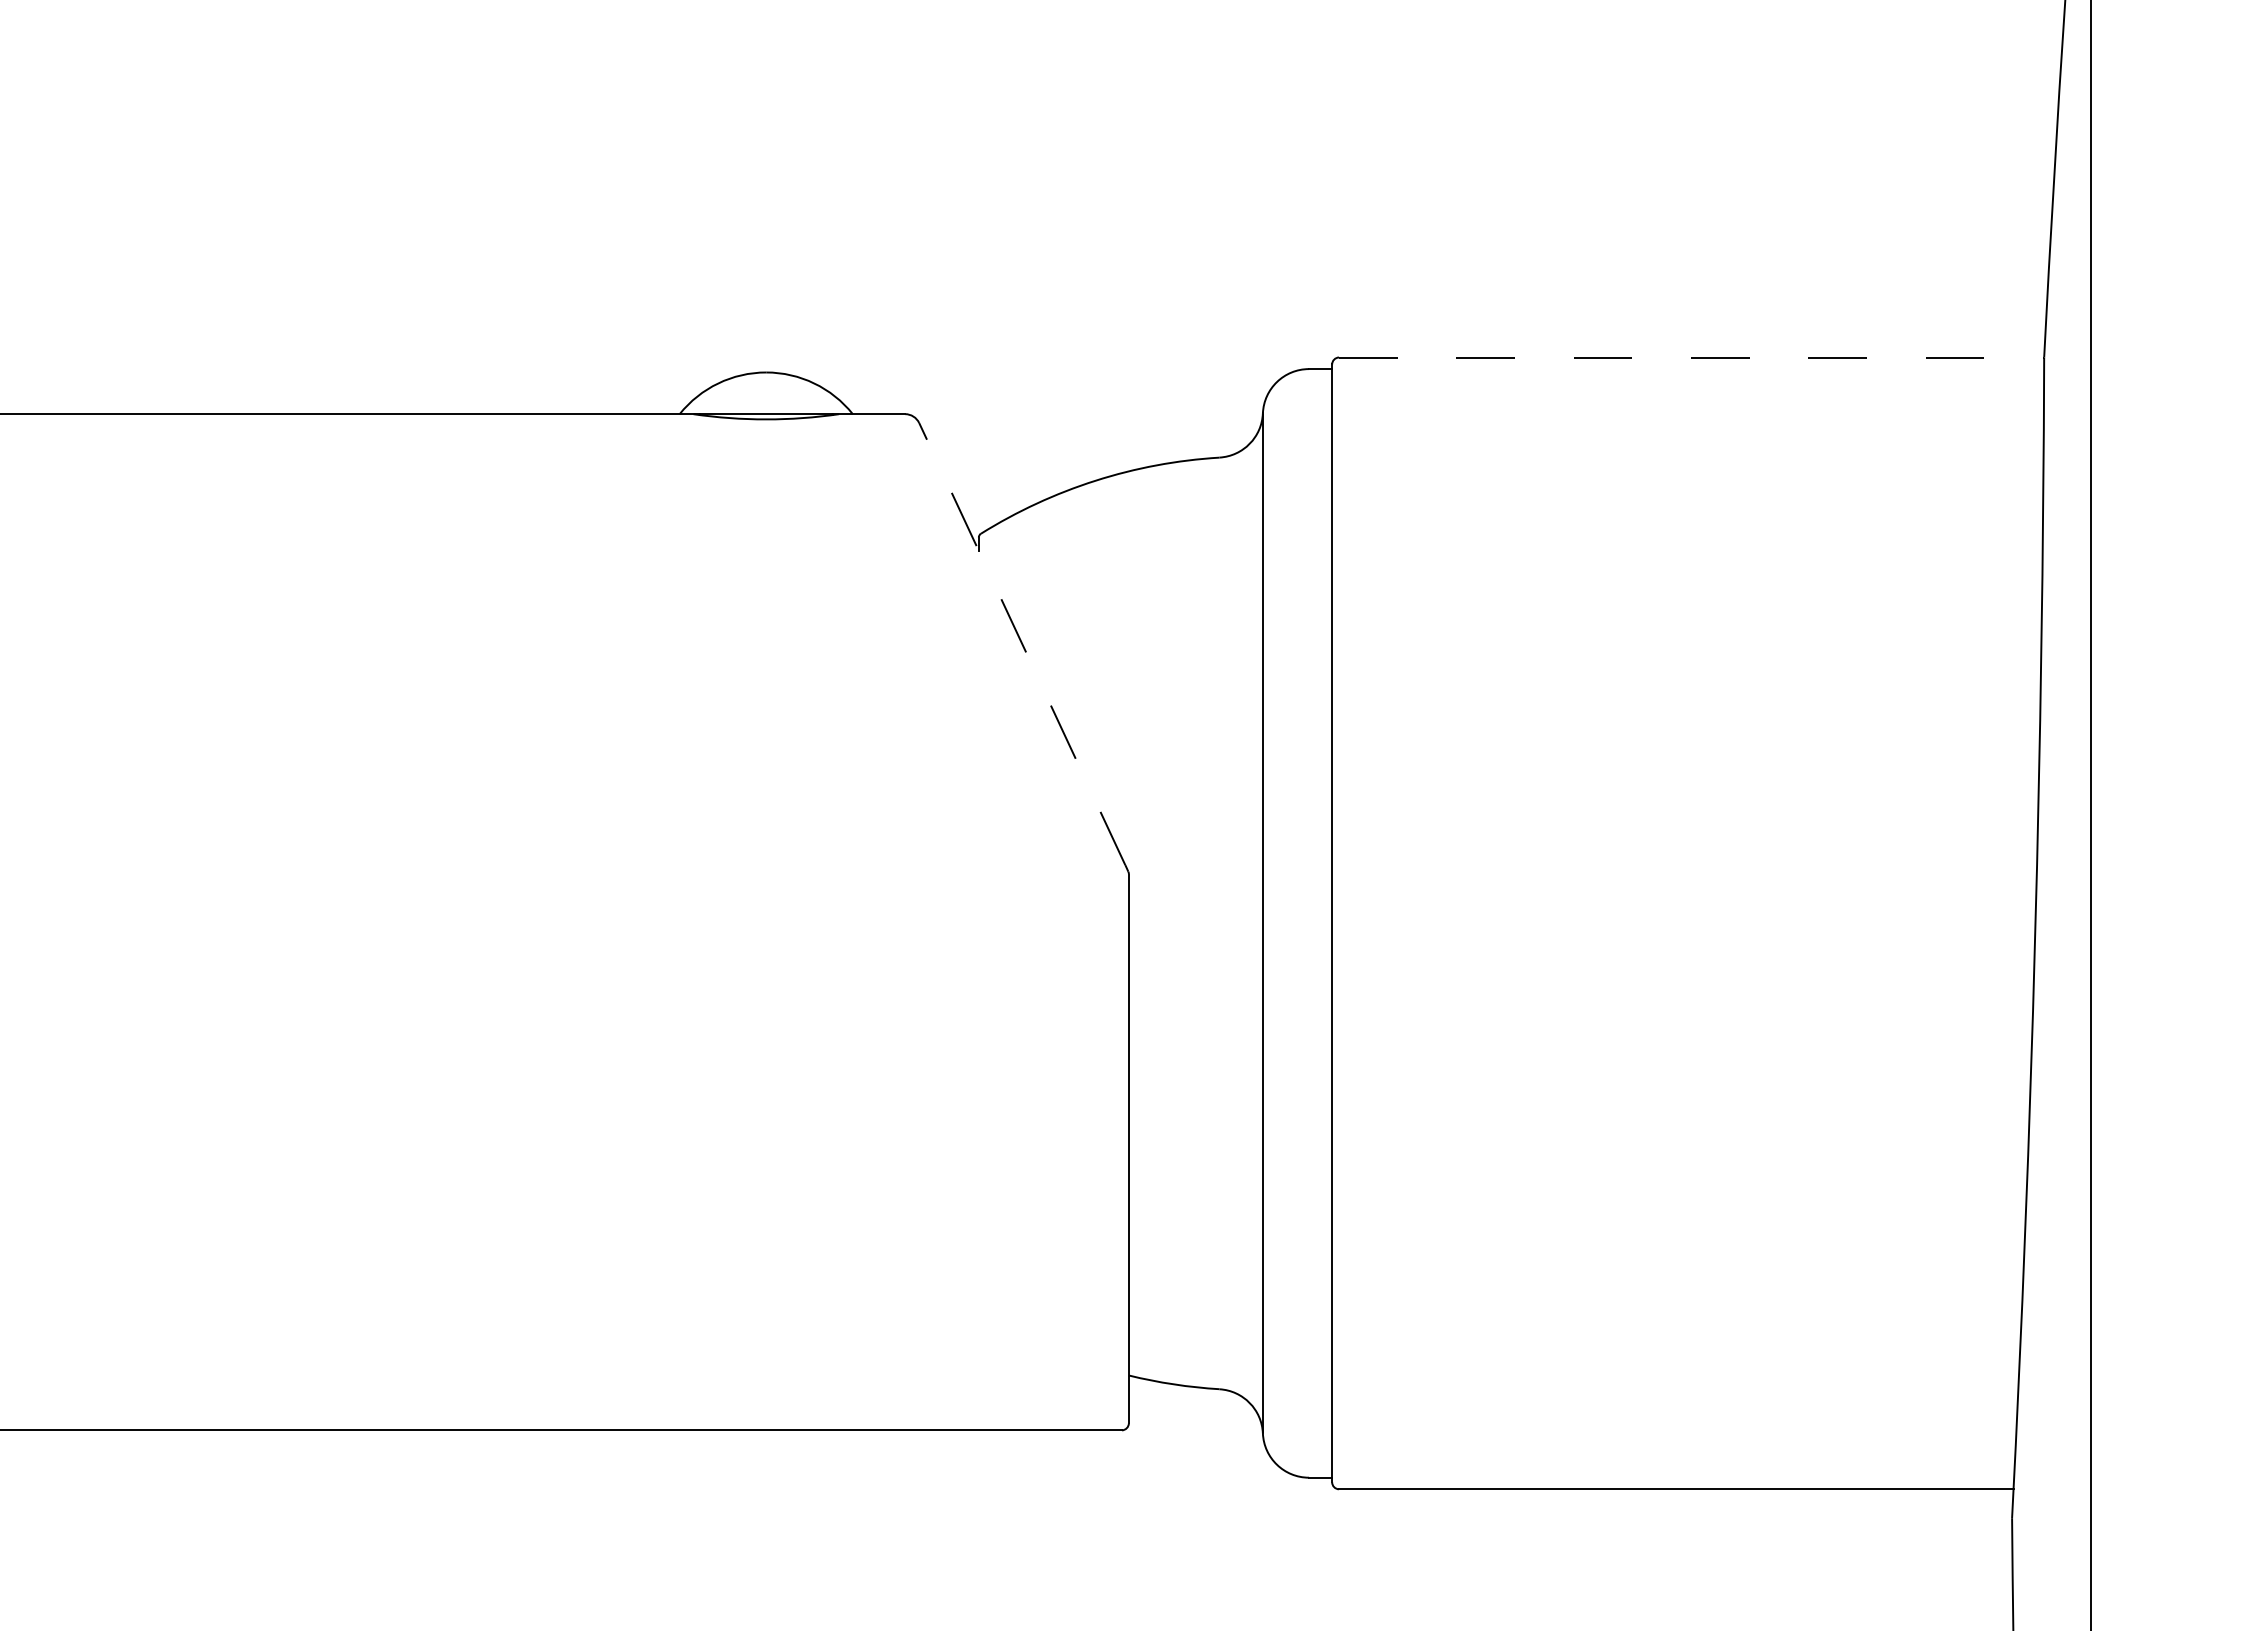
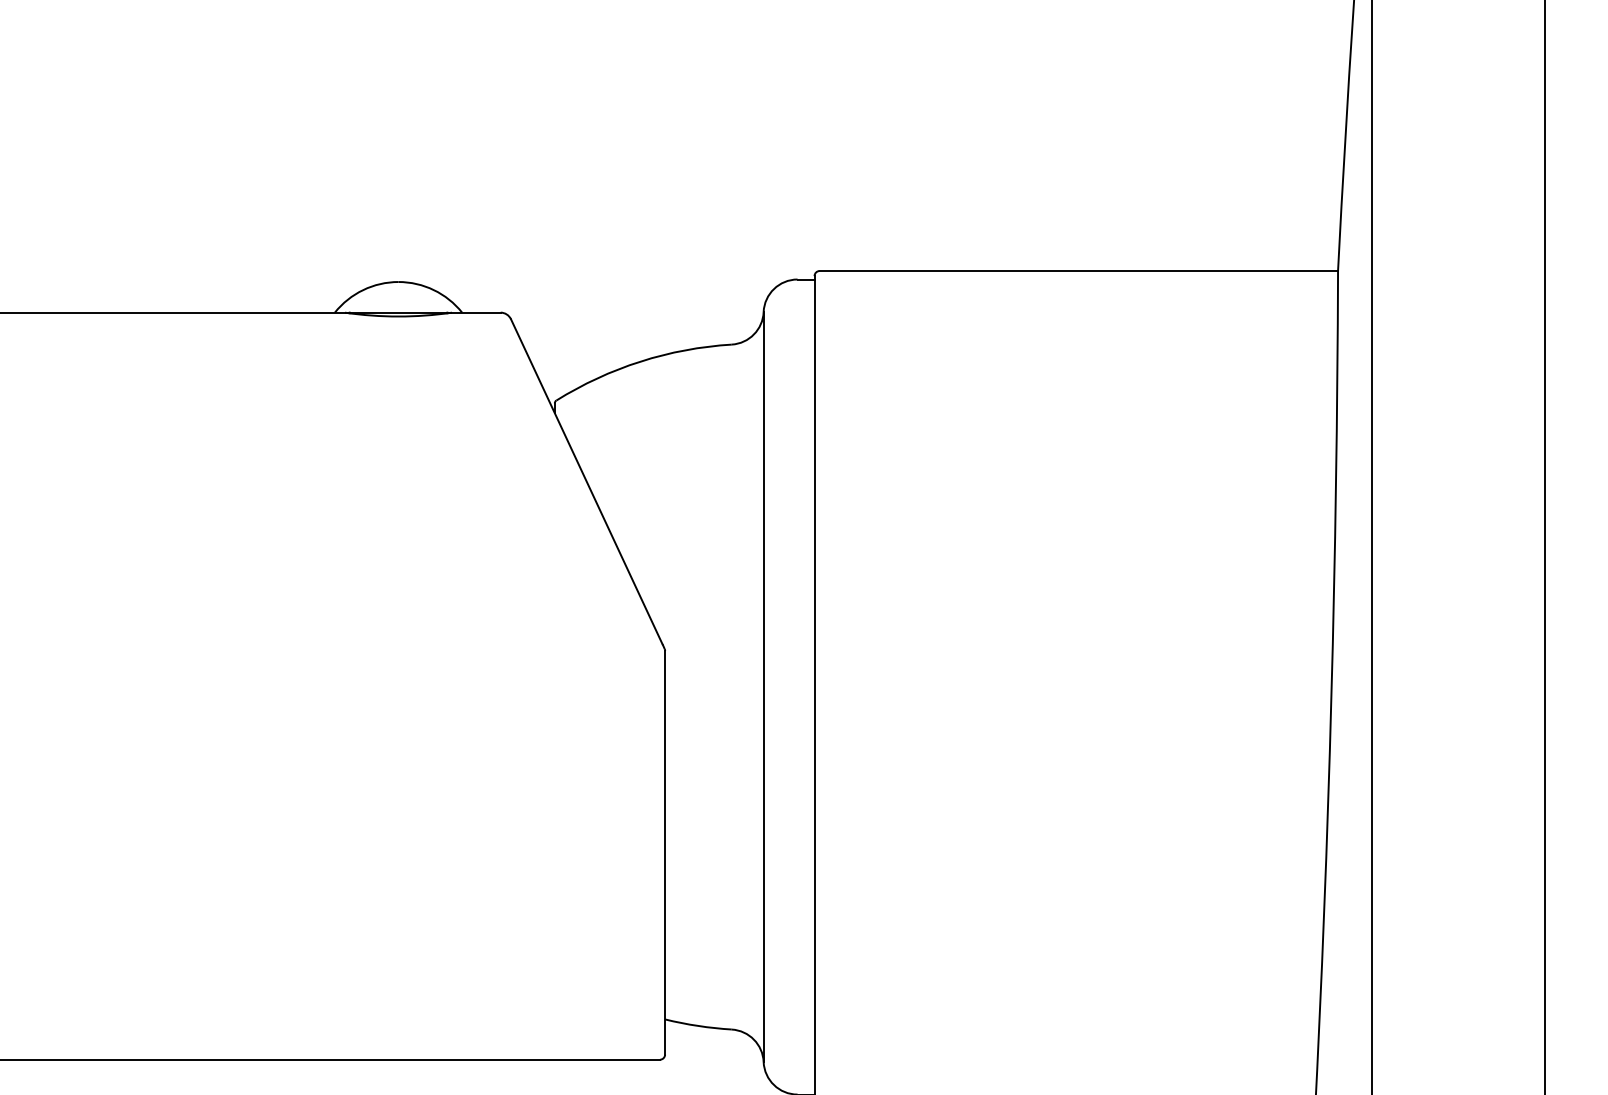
line: (1691, 357) -> (1078, 270), dashed -> solid
line: (1022, 644) -> (586, 482), dashed -> solid

